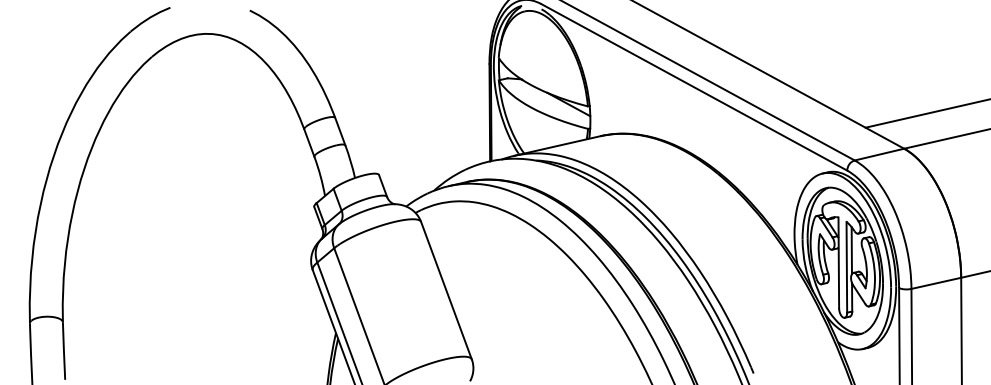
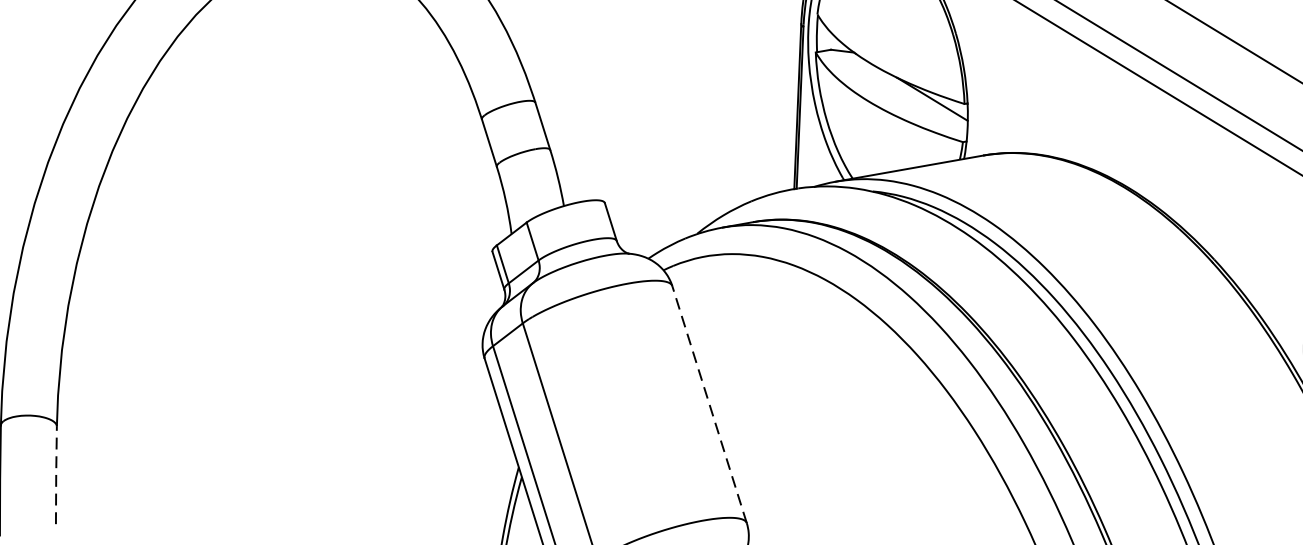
line: (446, 290) -> (709, 404), solid -> dashed
line: (63, 350) -> (55, 474), solid -> dashed

